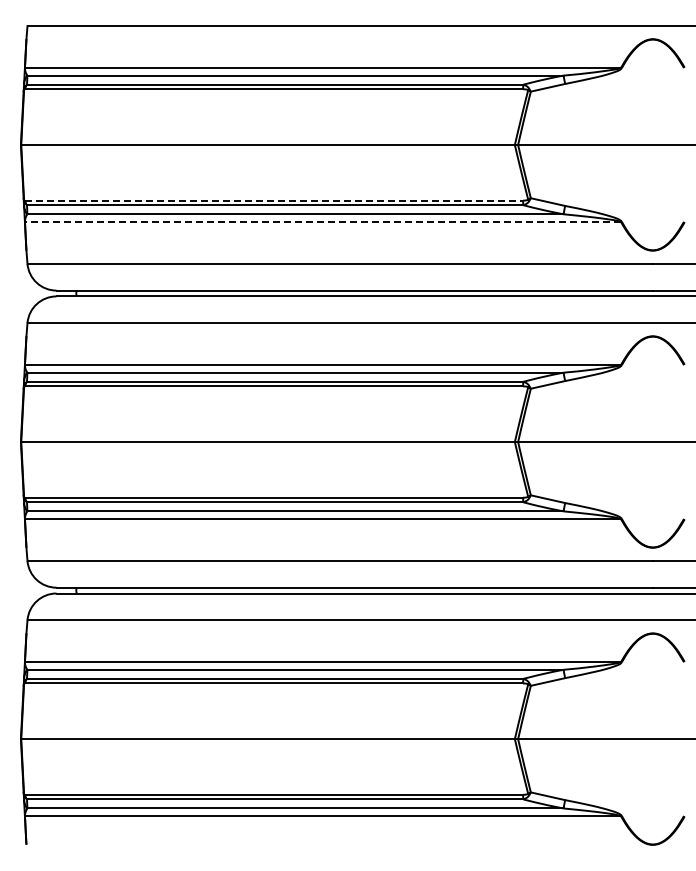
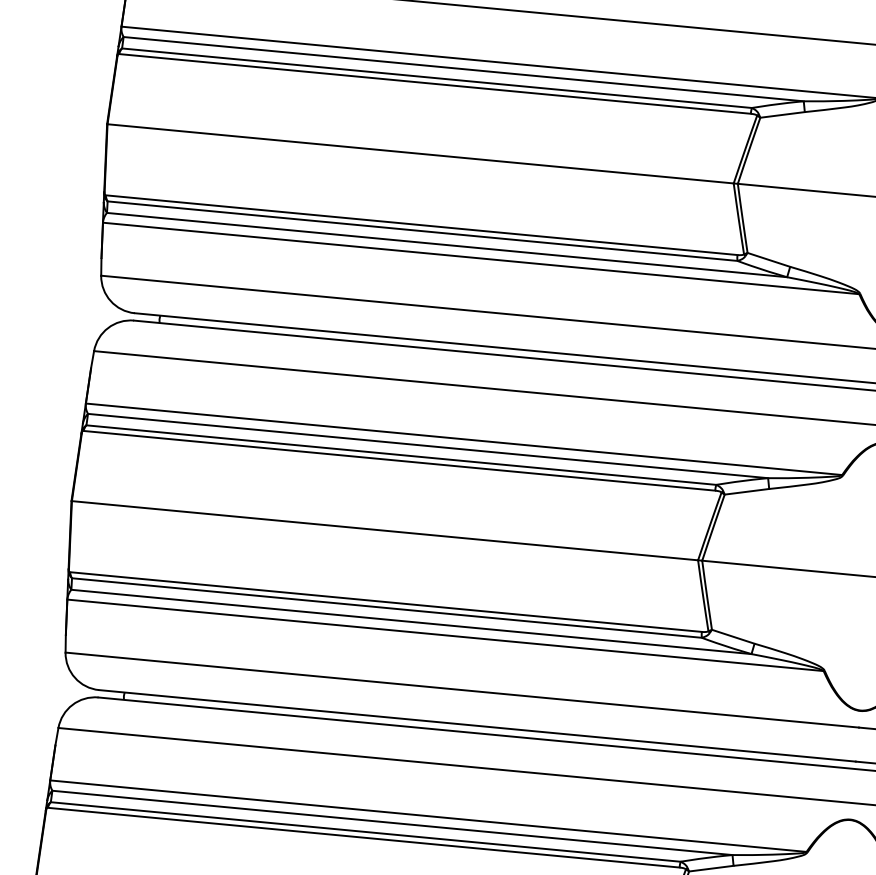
line: (274, 200) -> (422, 225), dashed -> solid
line: (322, 222) -> (480, 258), dashed -> solid

